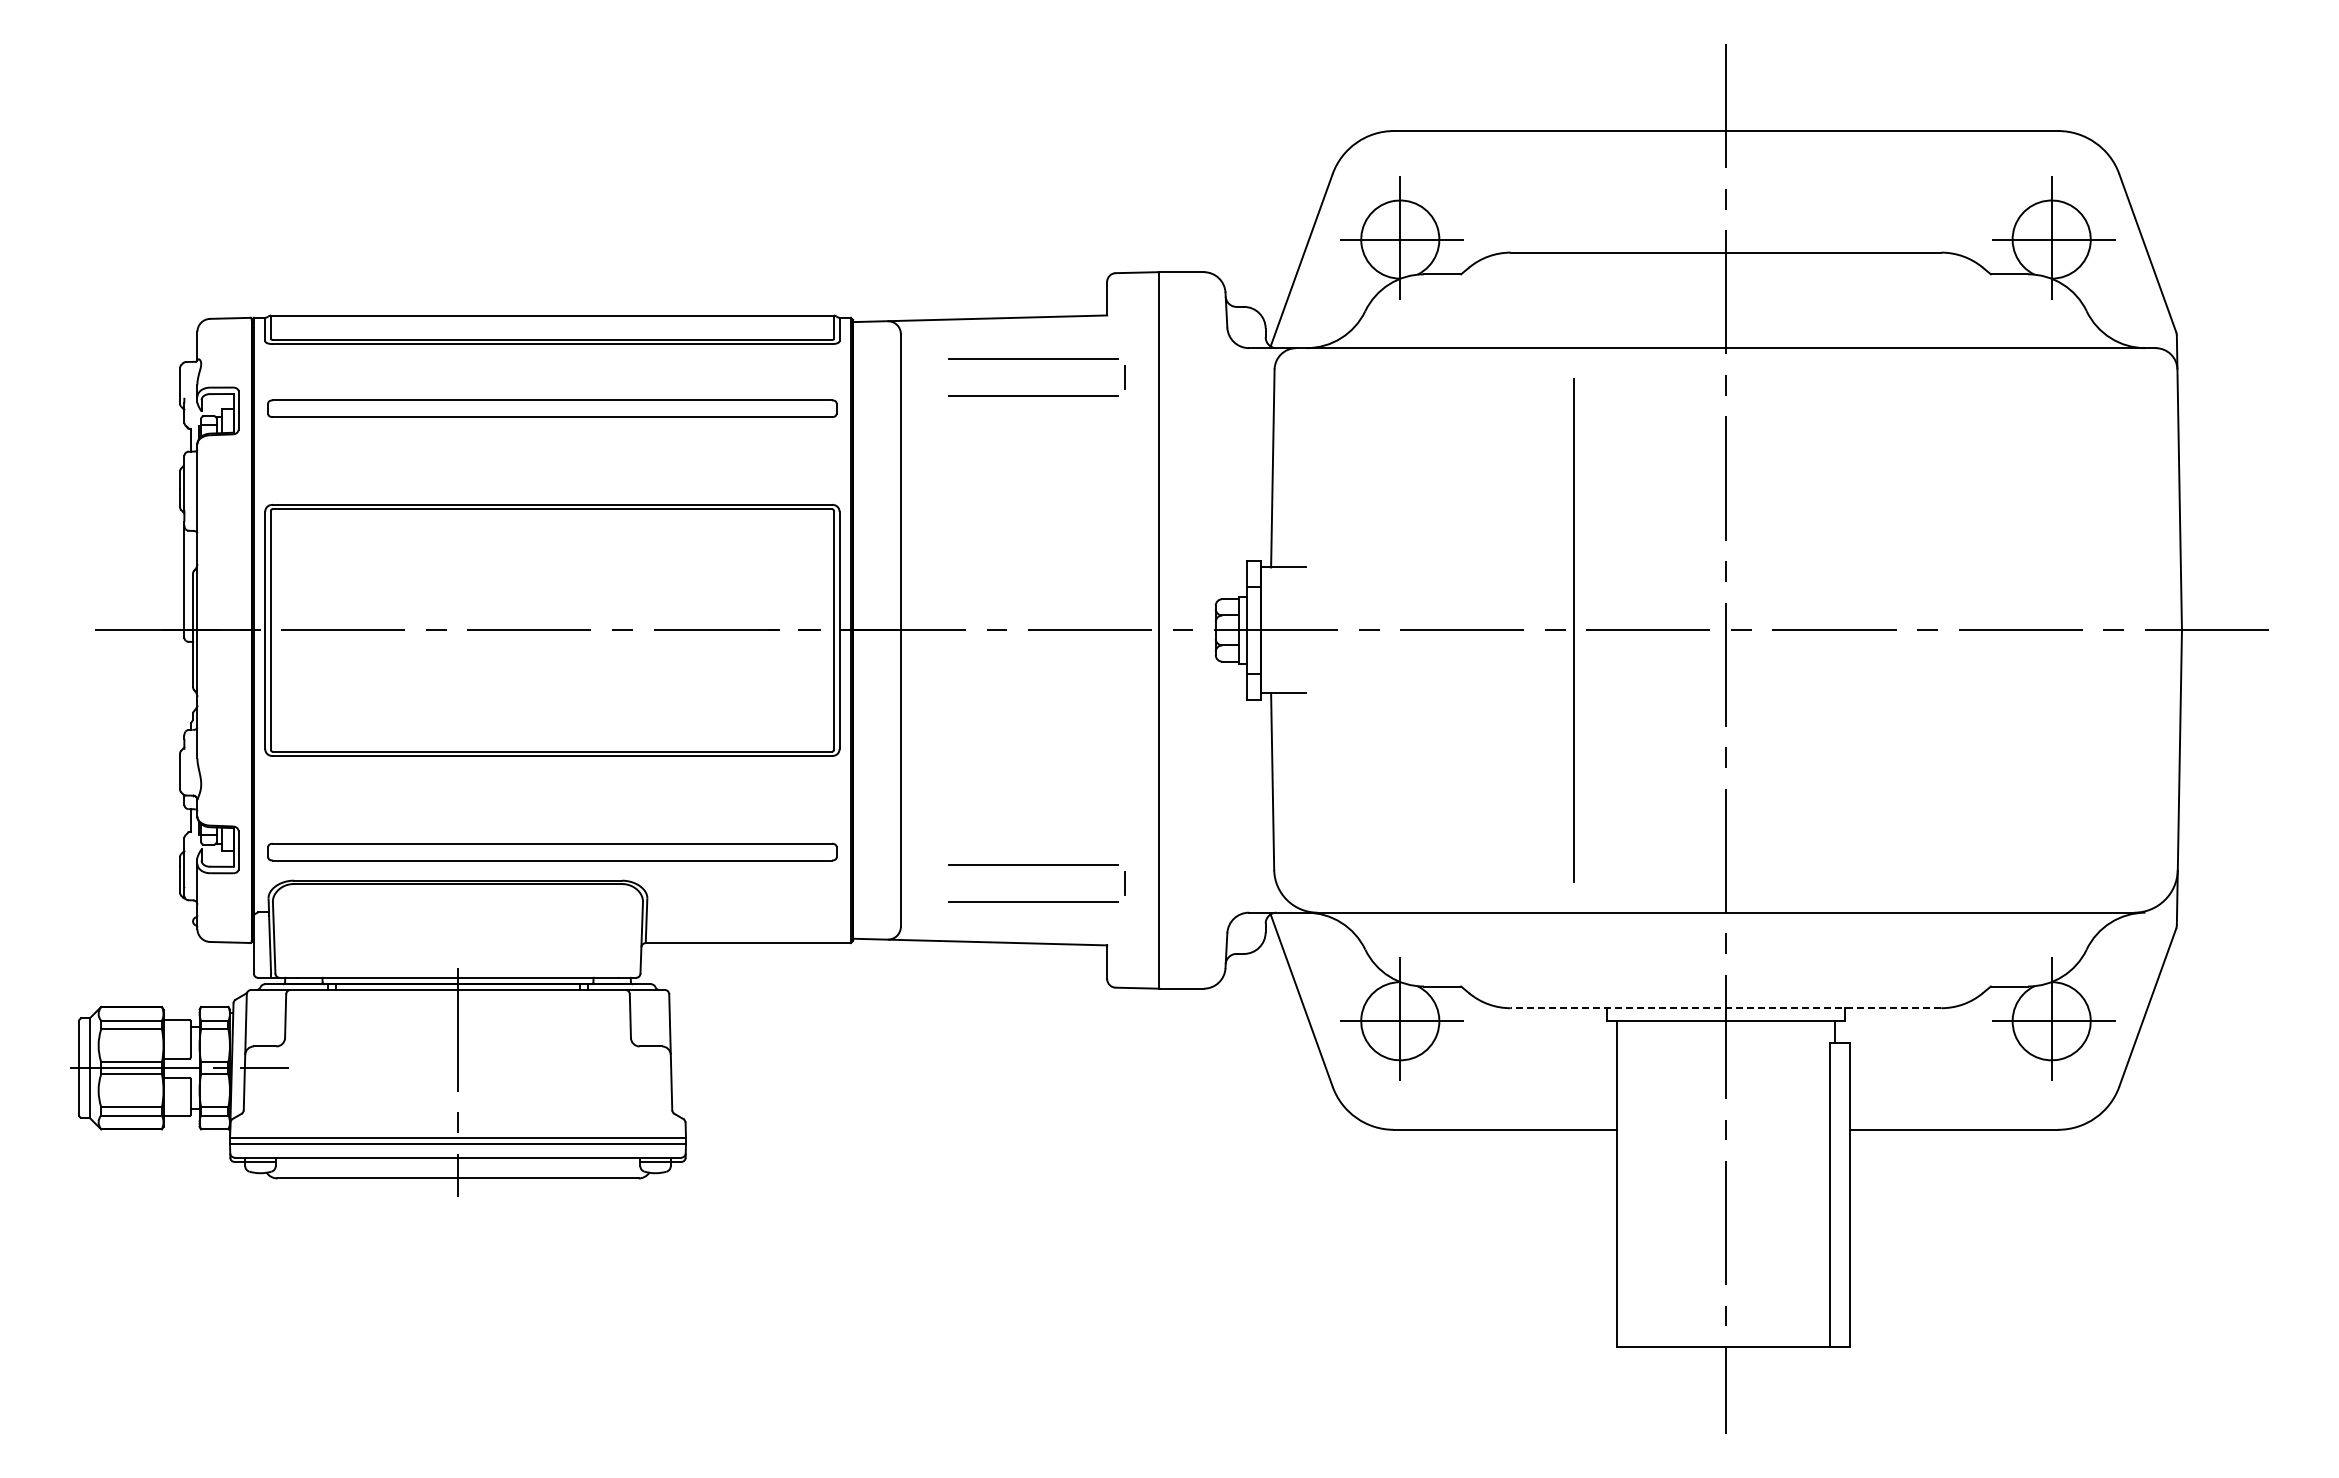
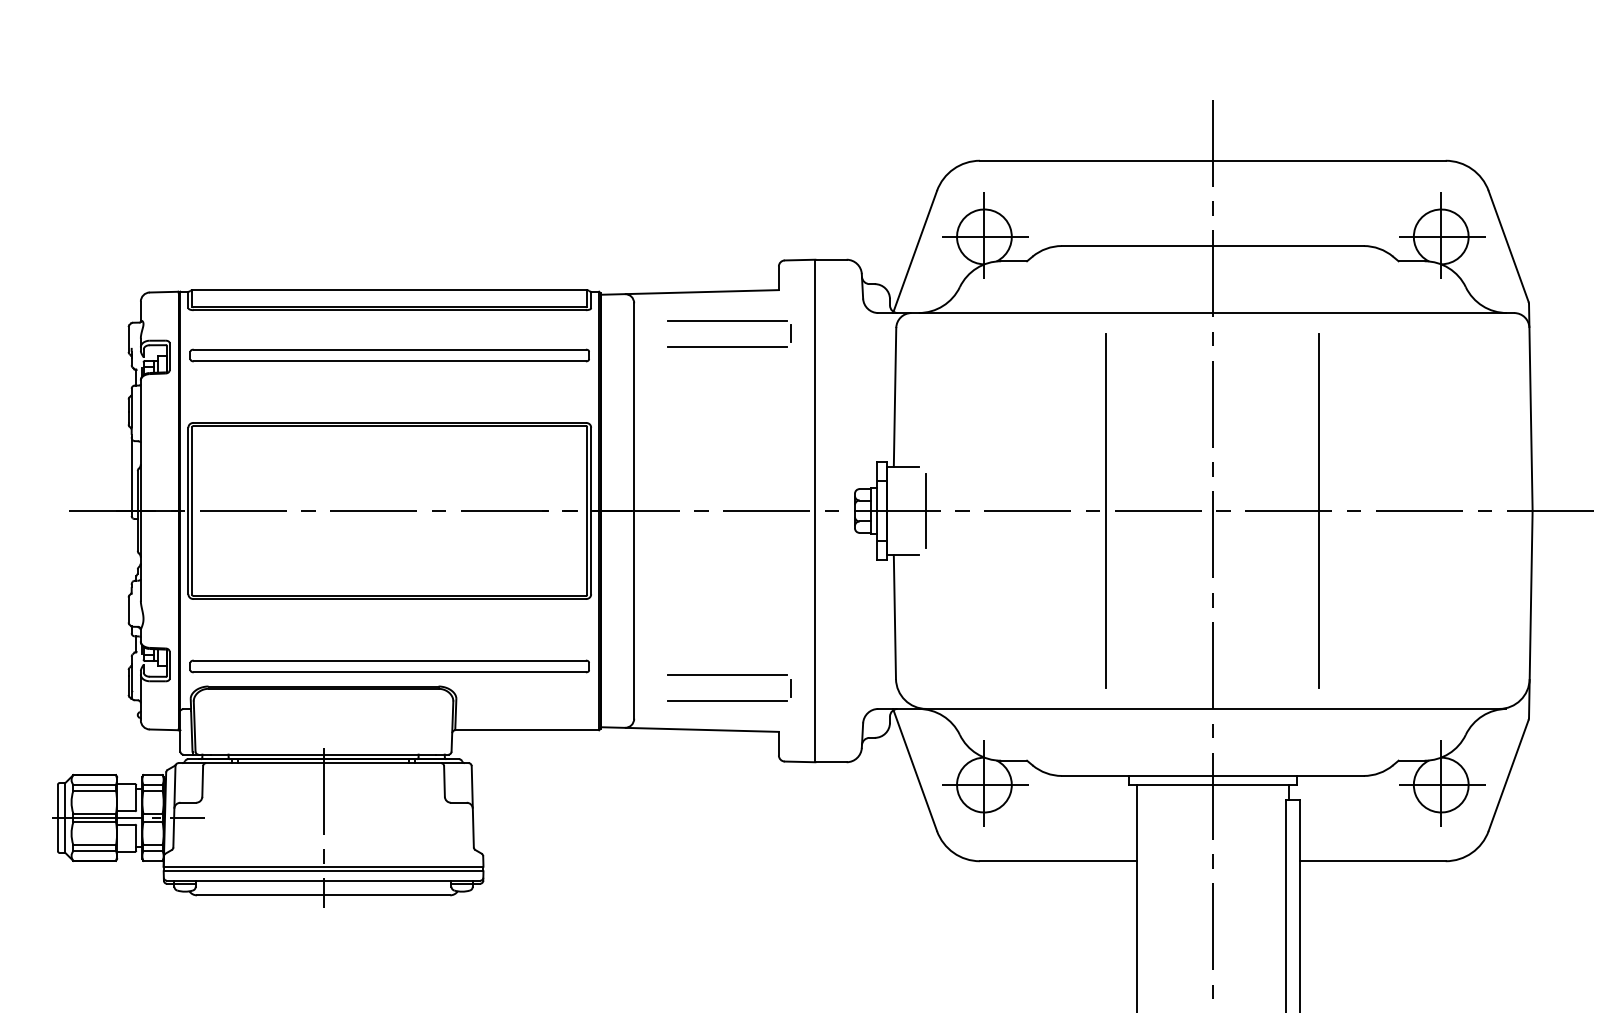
line: (1317, 630) -> (926, 511), added
line: (1877, 630) -> (1319, 511), added
line: (1725, 1008) -> (1212, 776), dashed -> solid

